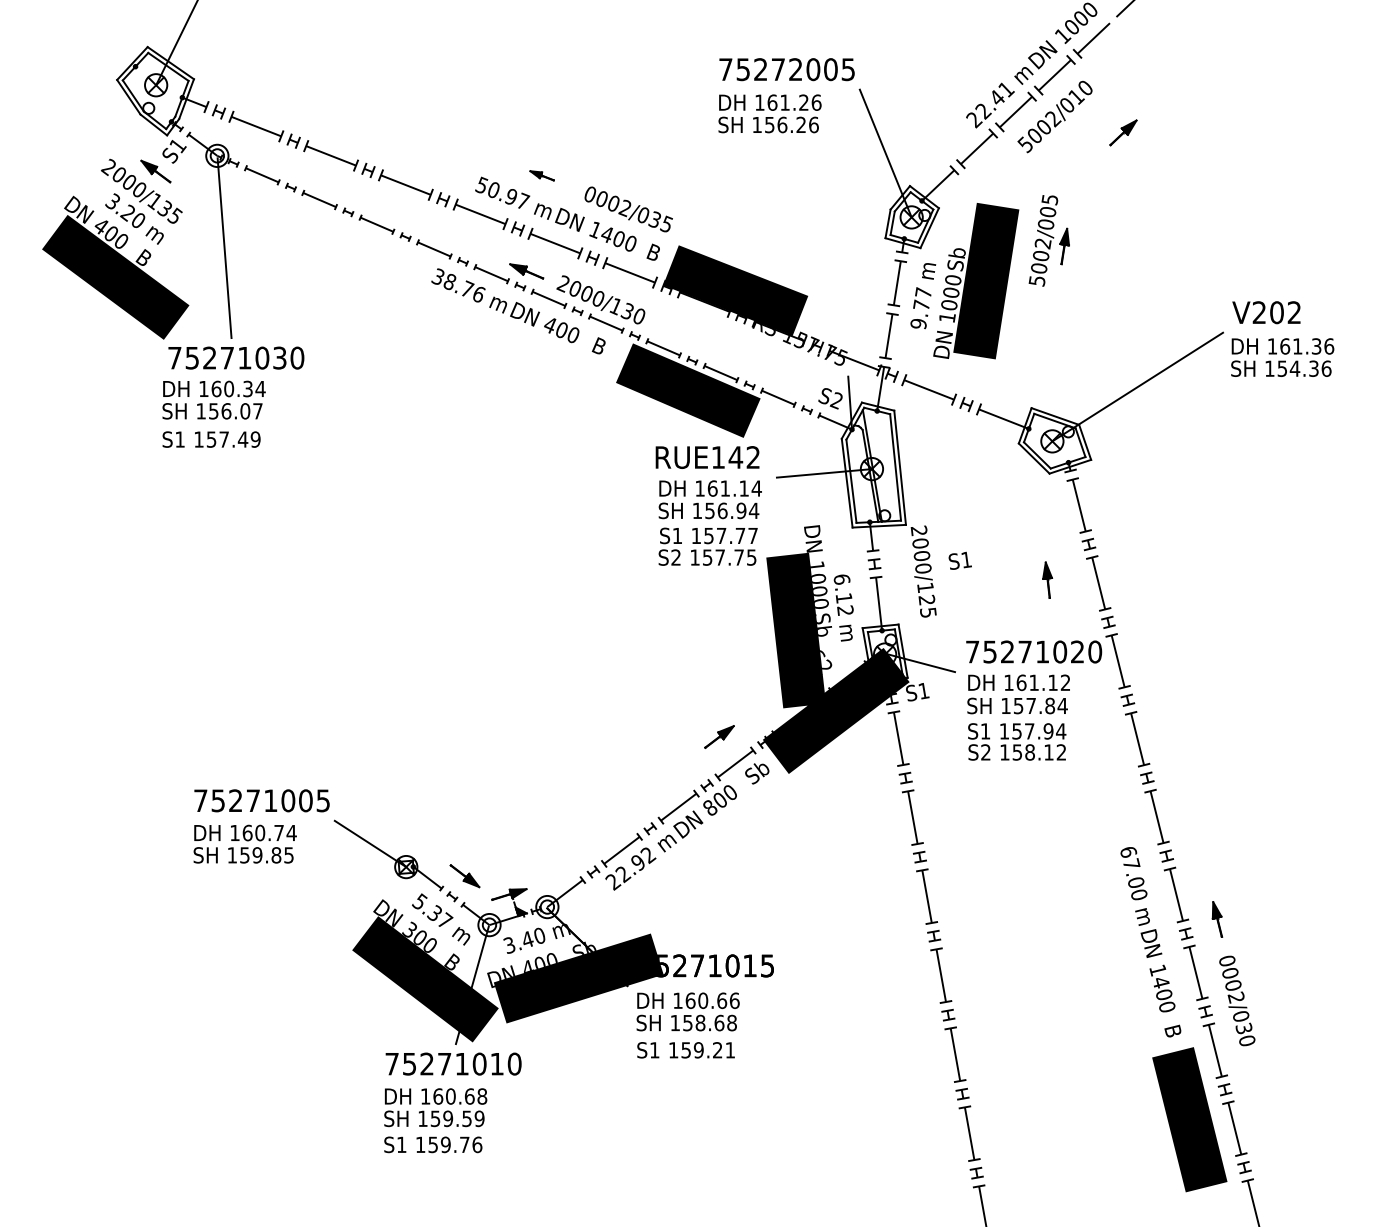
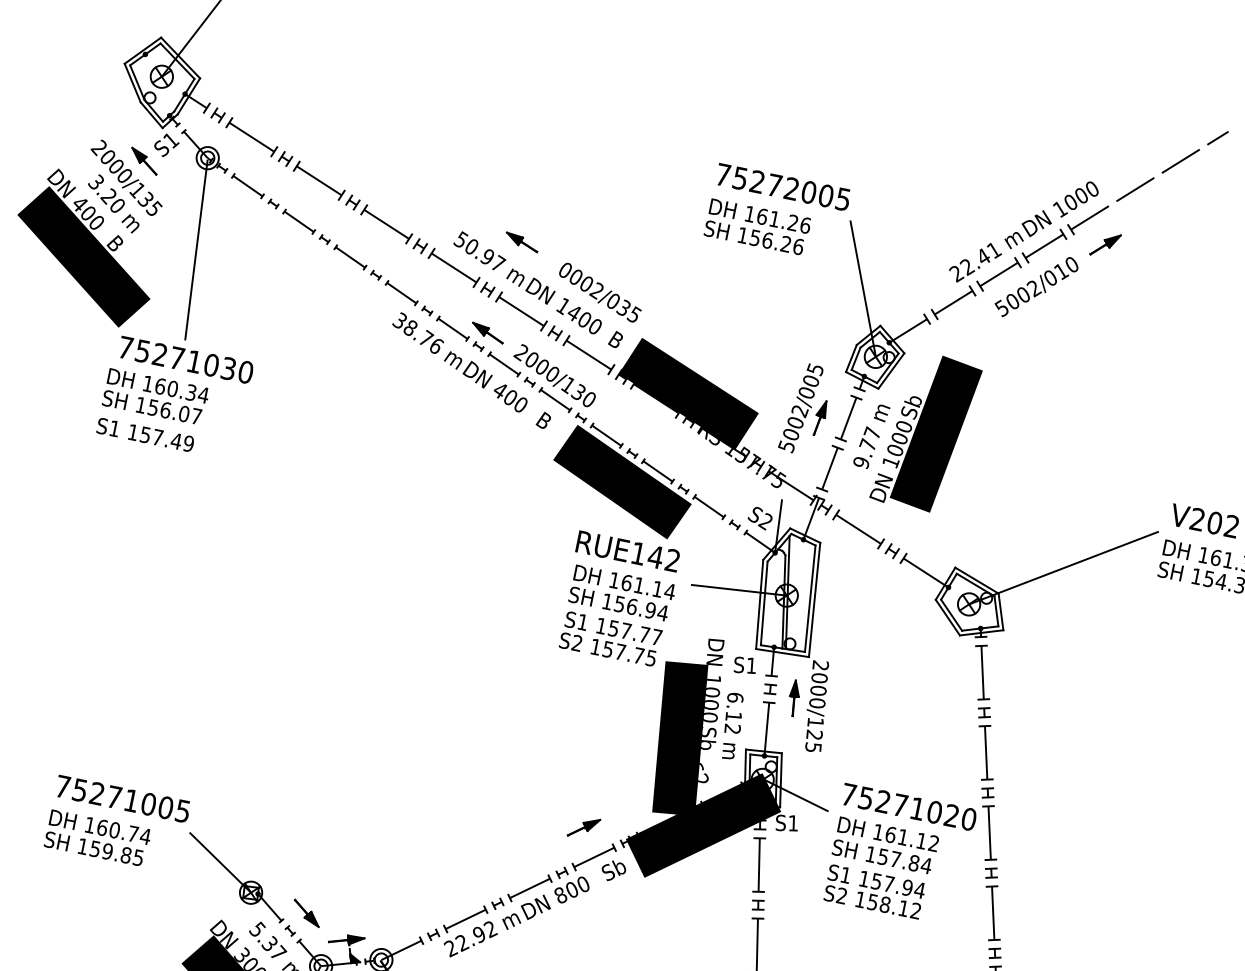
part: (1123, 132) -> (1105, 244), moved
part: (541, 175) -> (521, 242), size x1.43
part: (1048, 240) -> (805, 409), moved
text: (959, 560) -> (744, 664), moved
part: (1047, 579) -> (794, 697), moved

